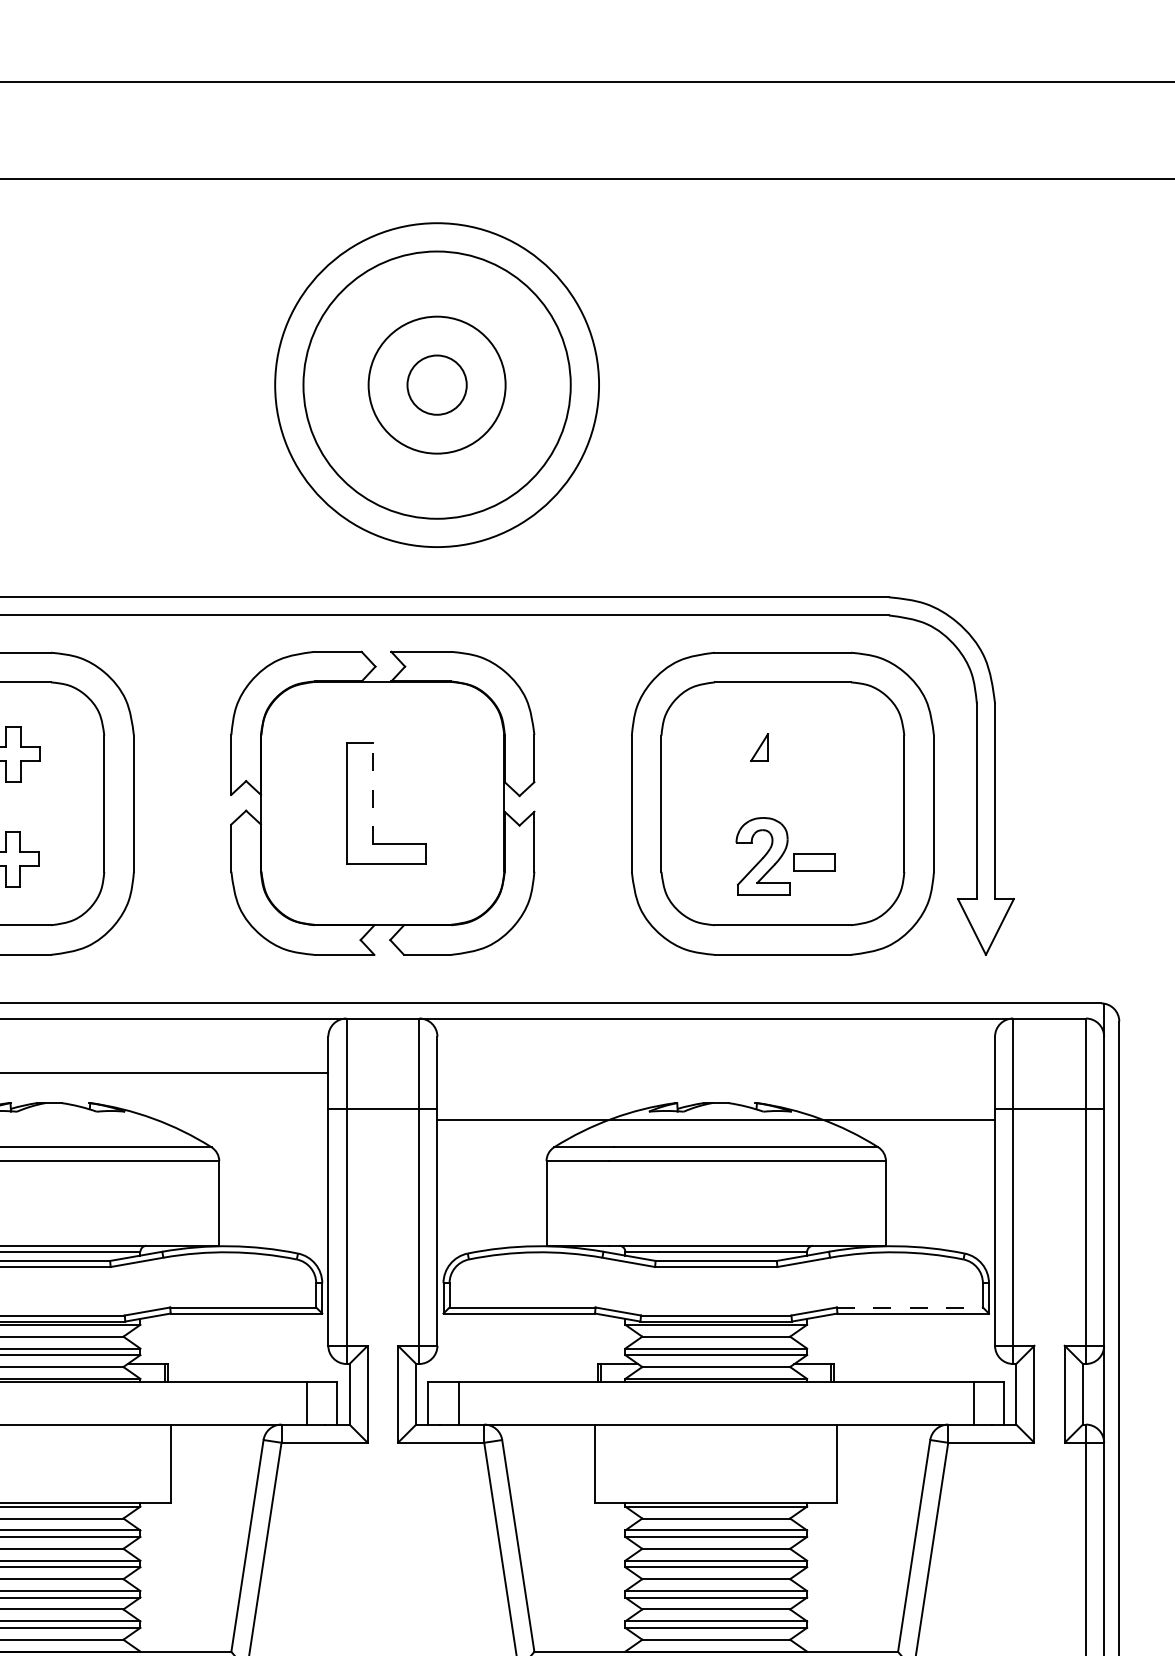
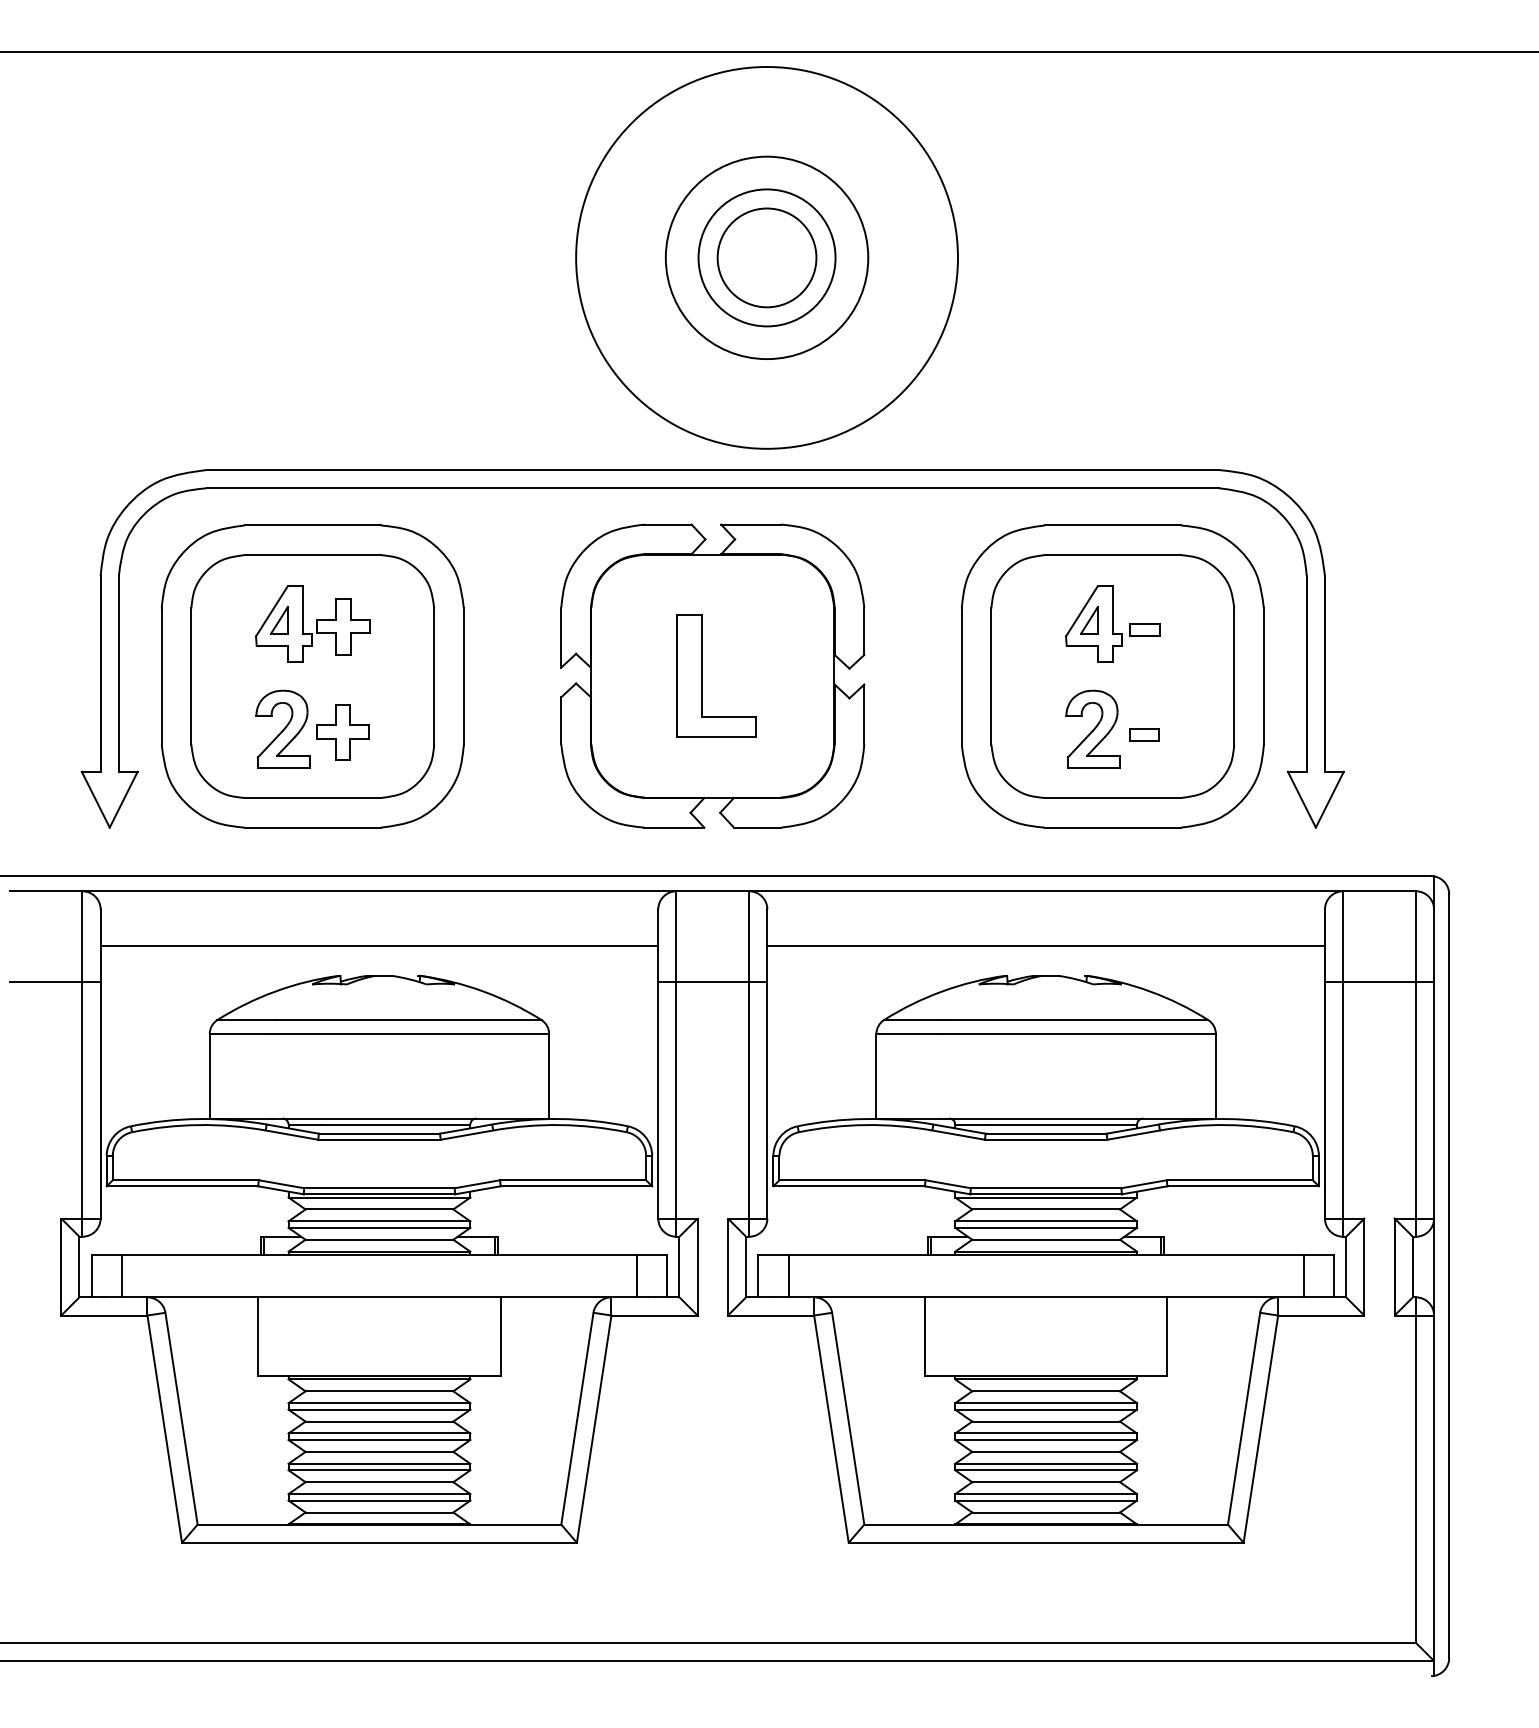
circle: (436, 384) -> (766, 257), size x0.62
circle: (436, 384) -> (766, 257), size x1.43
circle: (436, 384) -> (766, 257), size x1.67
part: (782, 750) -> (1112, 623), added
line: (372, 793) -> (702, 666), dashed -> solid
part: (814, 861) -> (1144, 734), size x0.71
line: (715, 1119) -> (1045, 945), moved
line: (909, 1307) -> (1239, 1180), dashed -> solid

